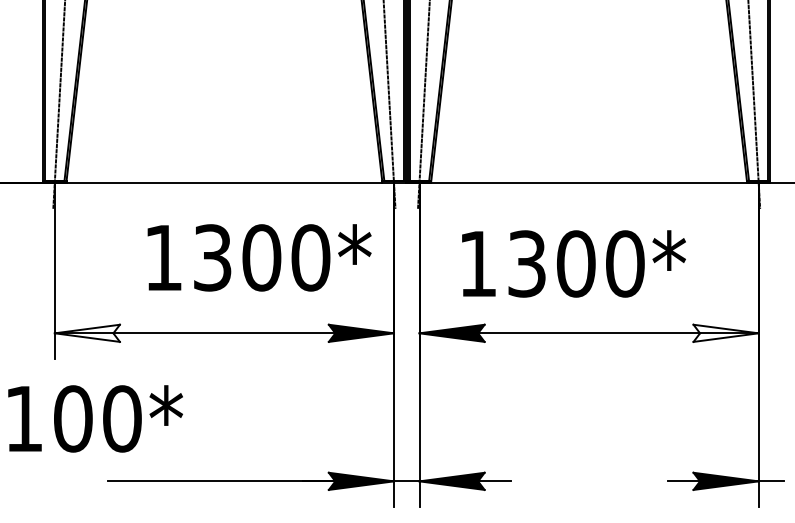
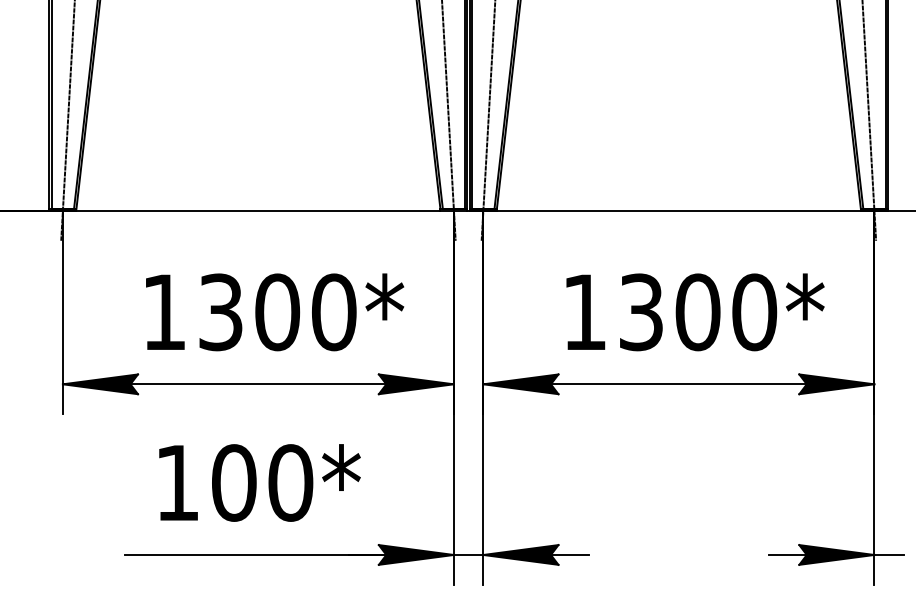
text: (260, 258) -> (275, 312), moved
text: (574, 264) -> (695, 312), moved
fill: (87, 333) -> (100, 384), added
fill: (725, 333) -> (836, 384), added
text: (95, 418) -> (259, 482), moved

